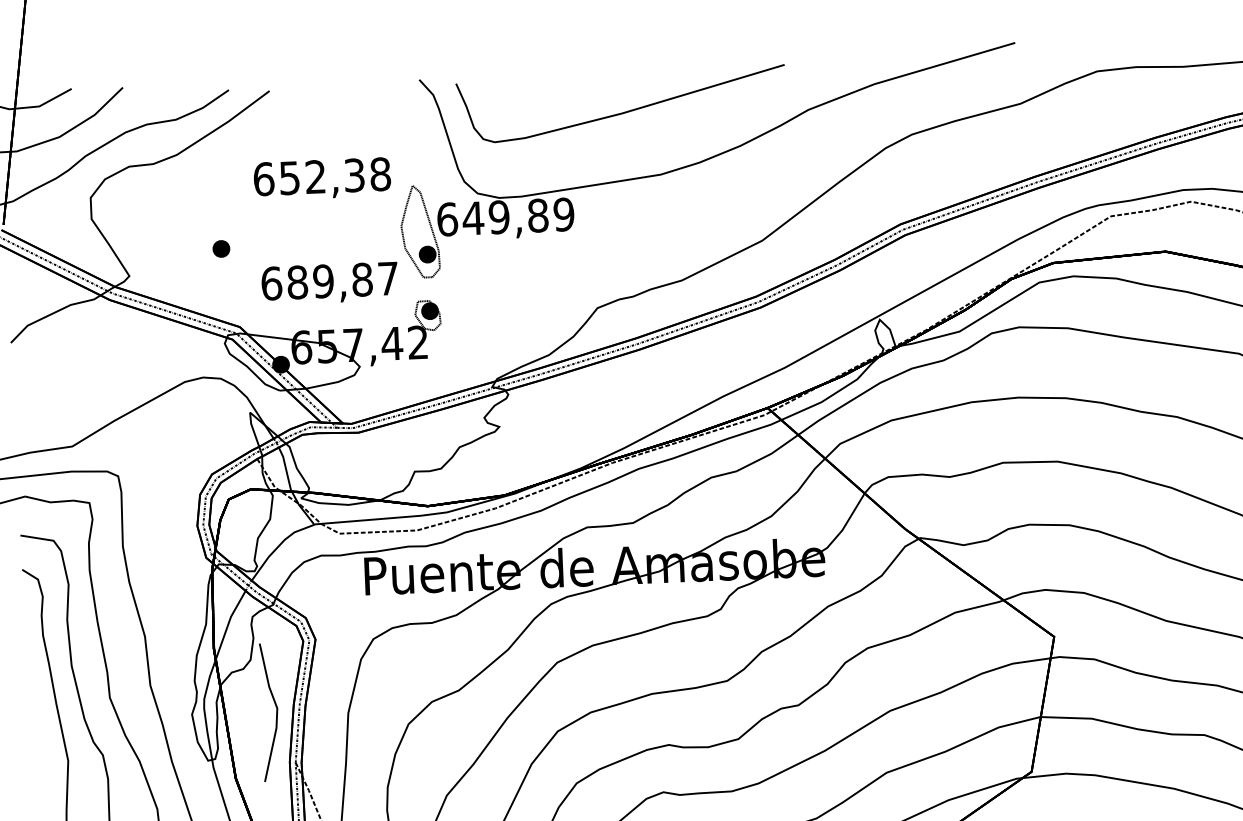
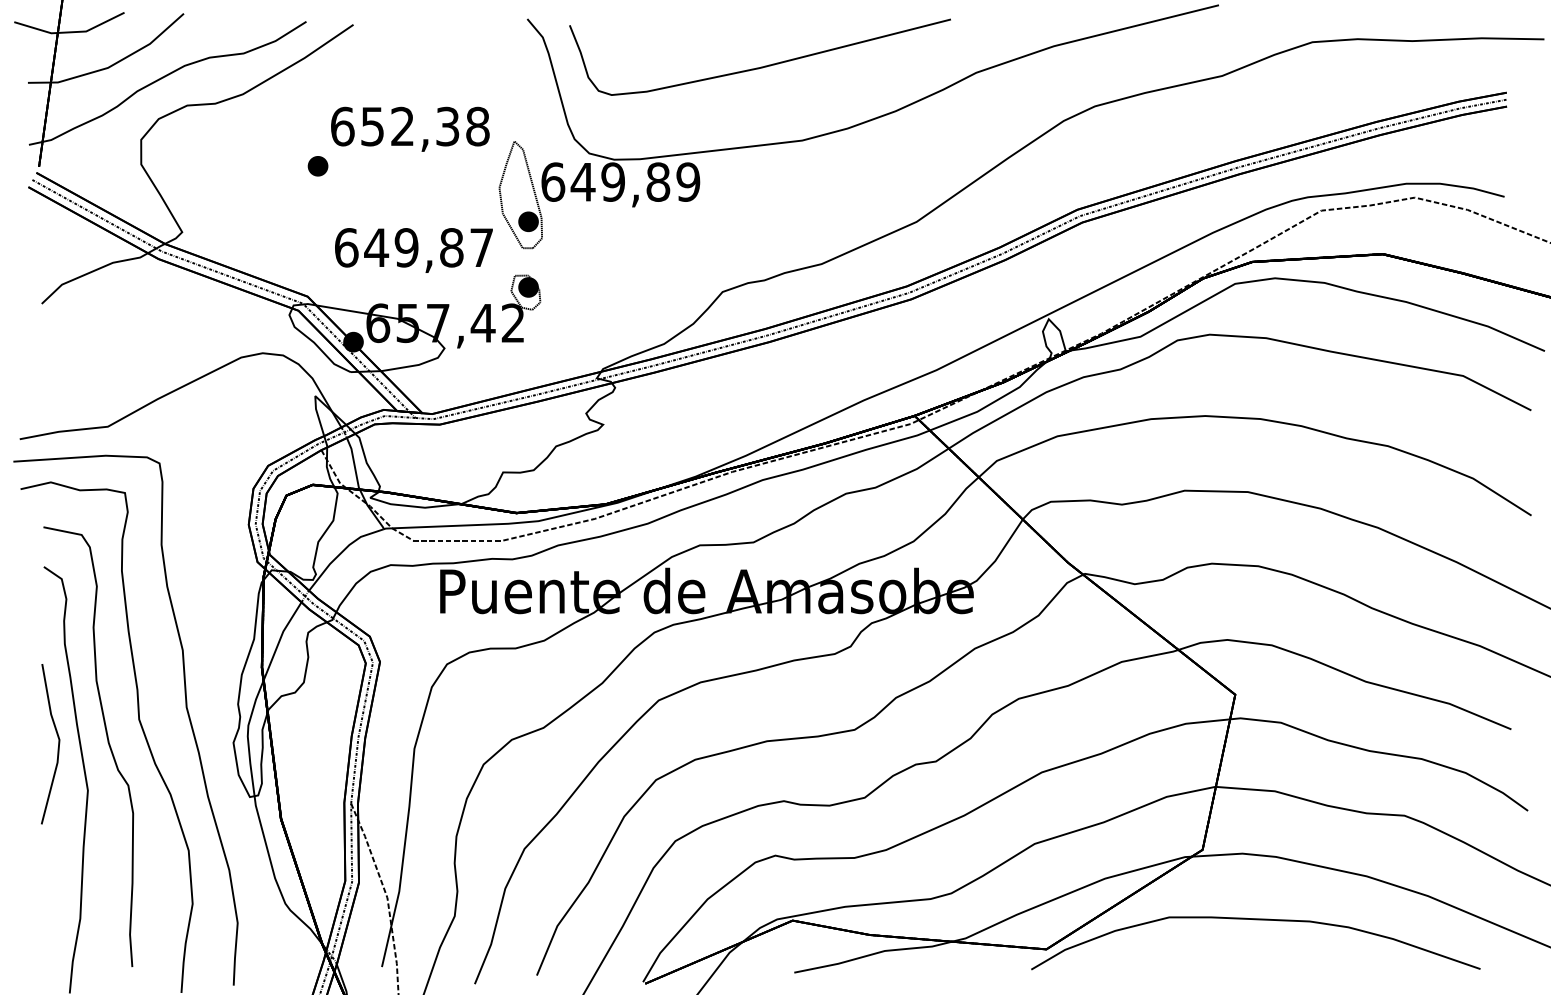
part: (220, 249) -> (317, 166), moved
text: (297, 282) -> (376, 247), 689,87 -> 649,87
line: (276, 712) -> (58, 744), moved

